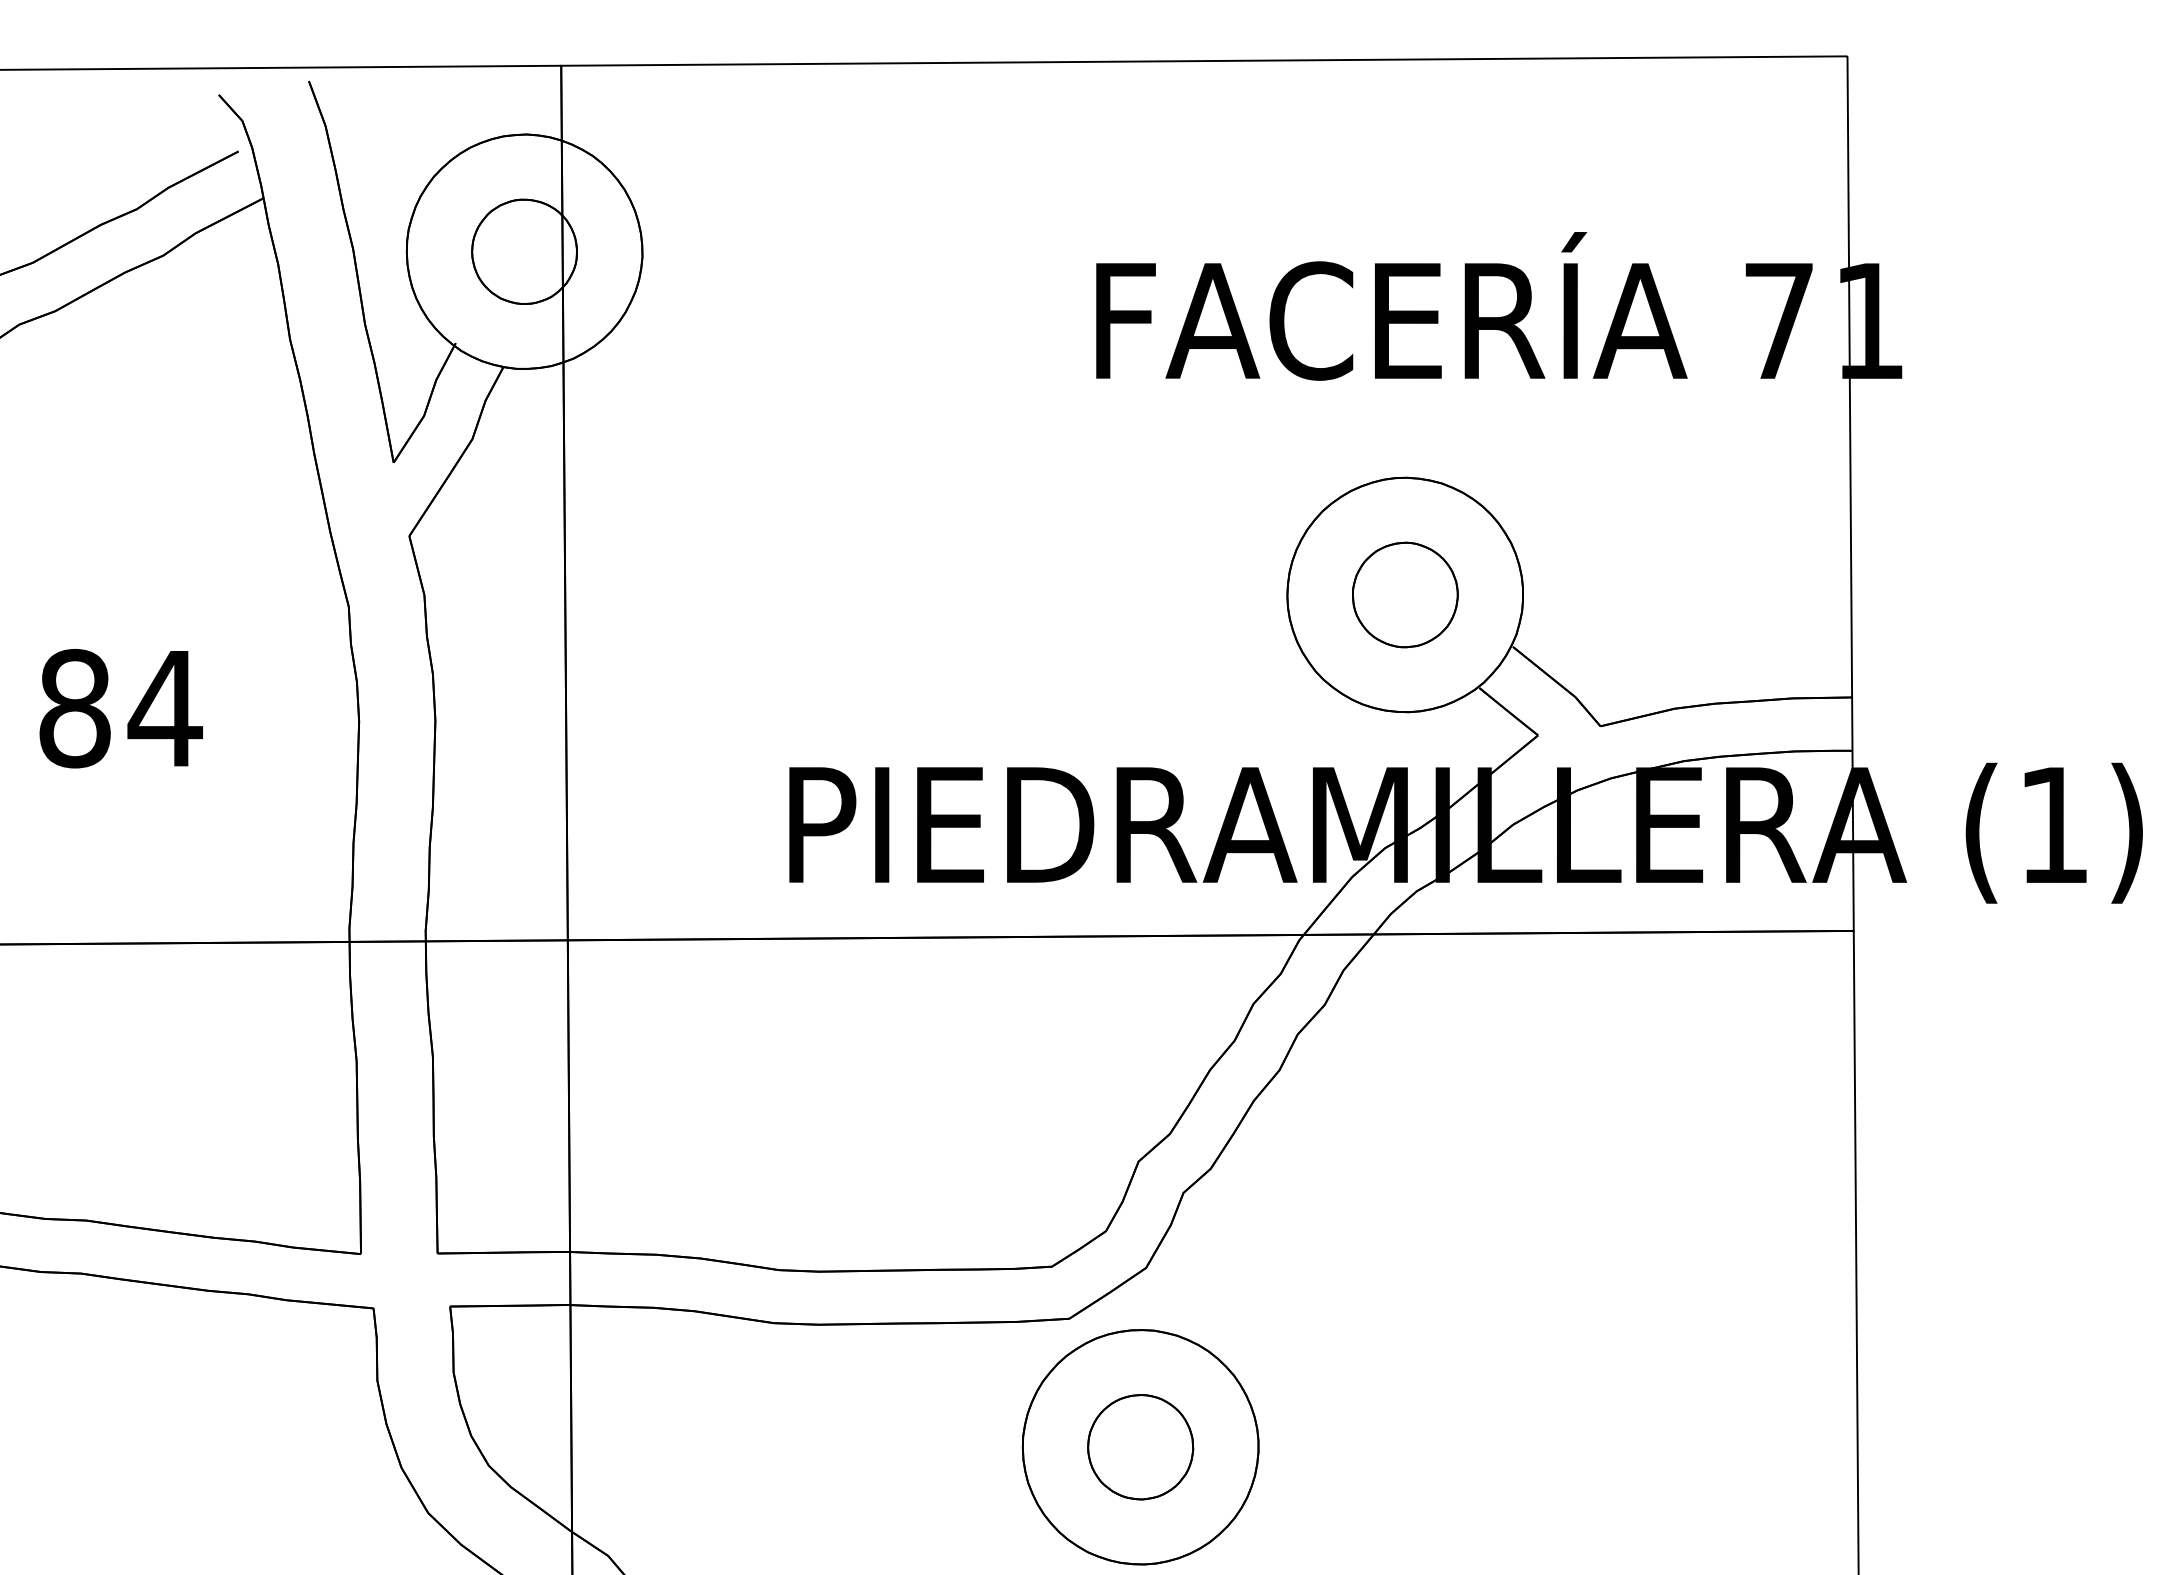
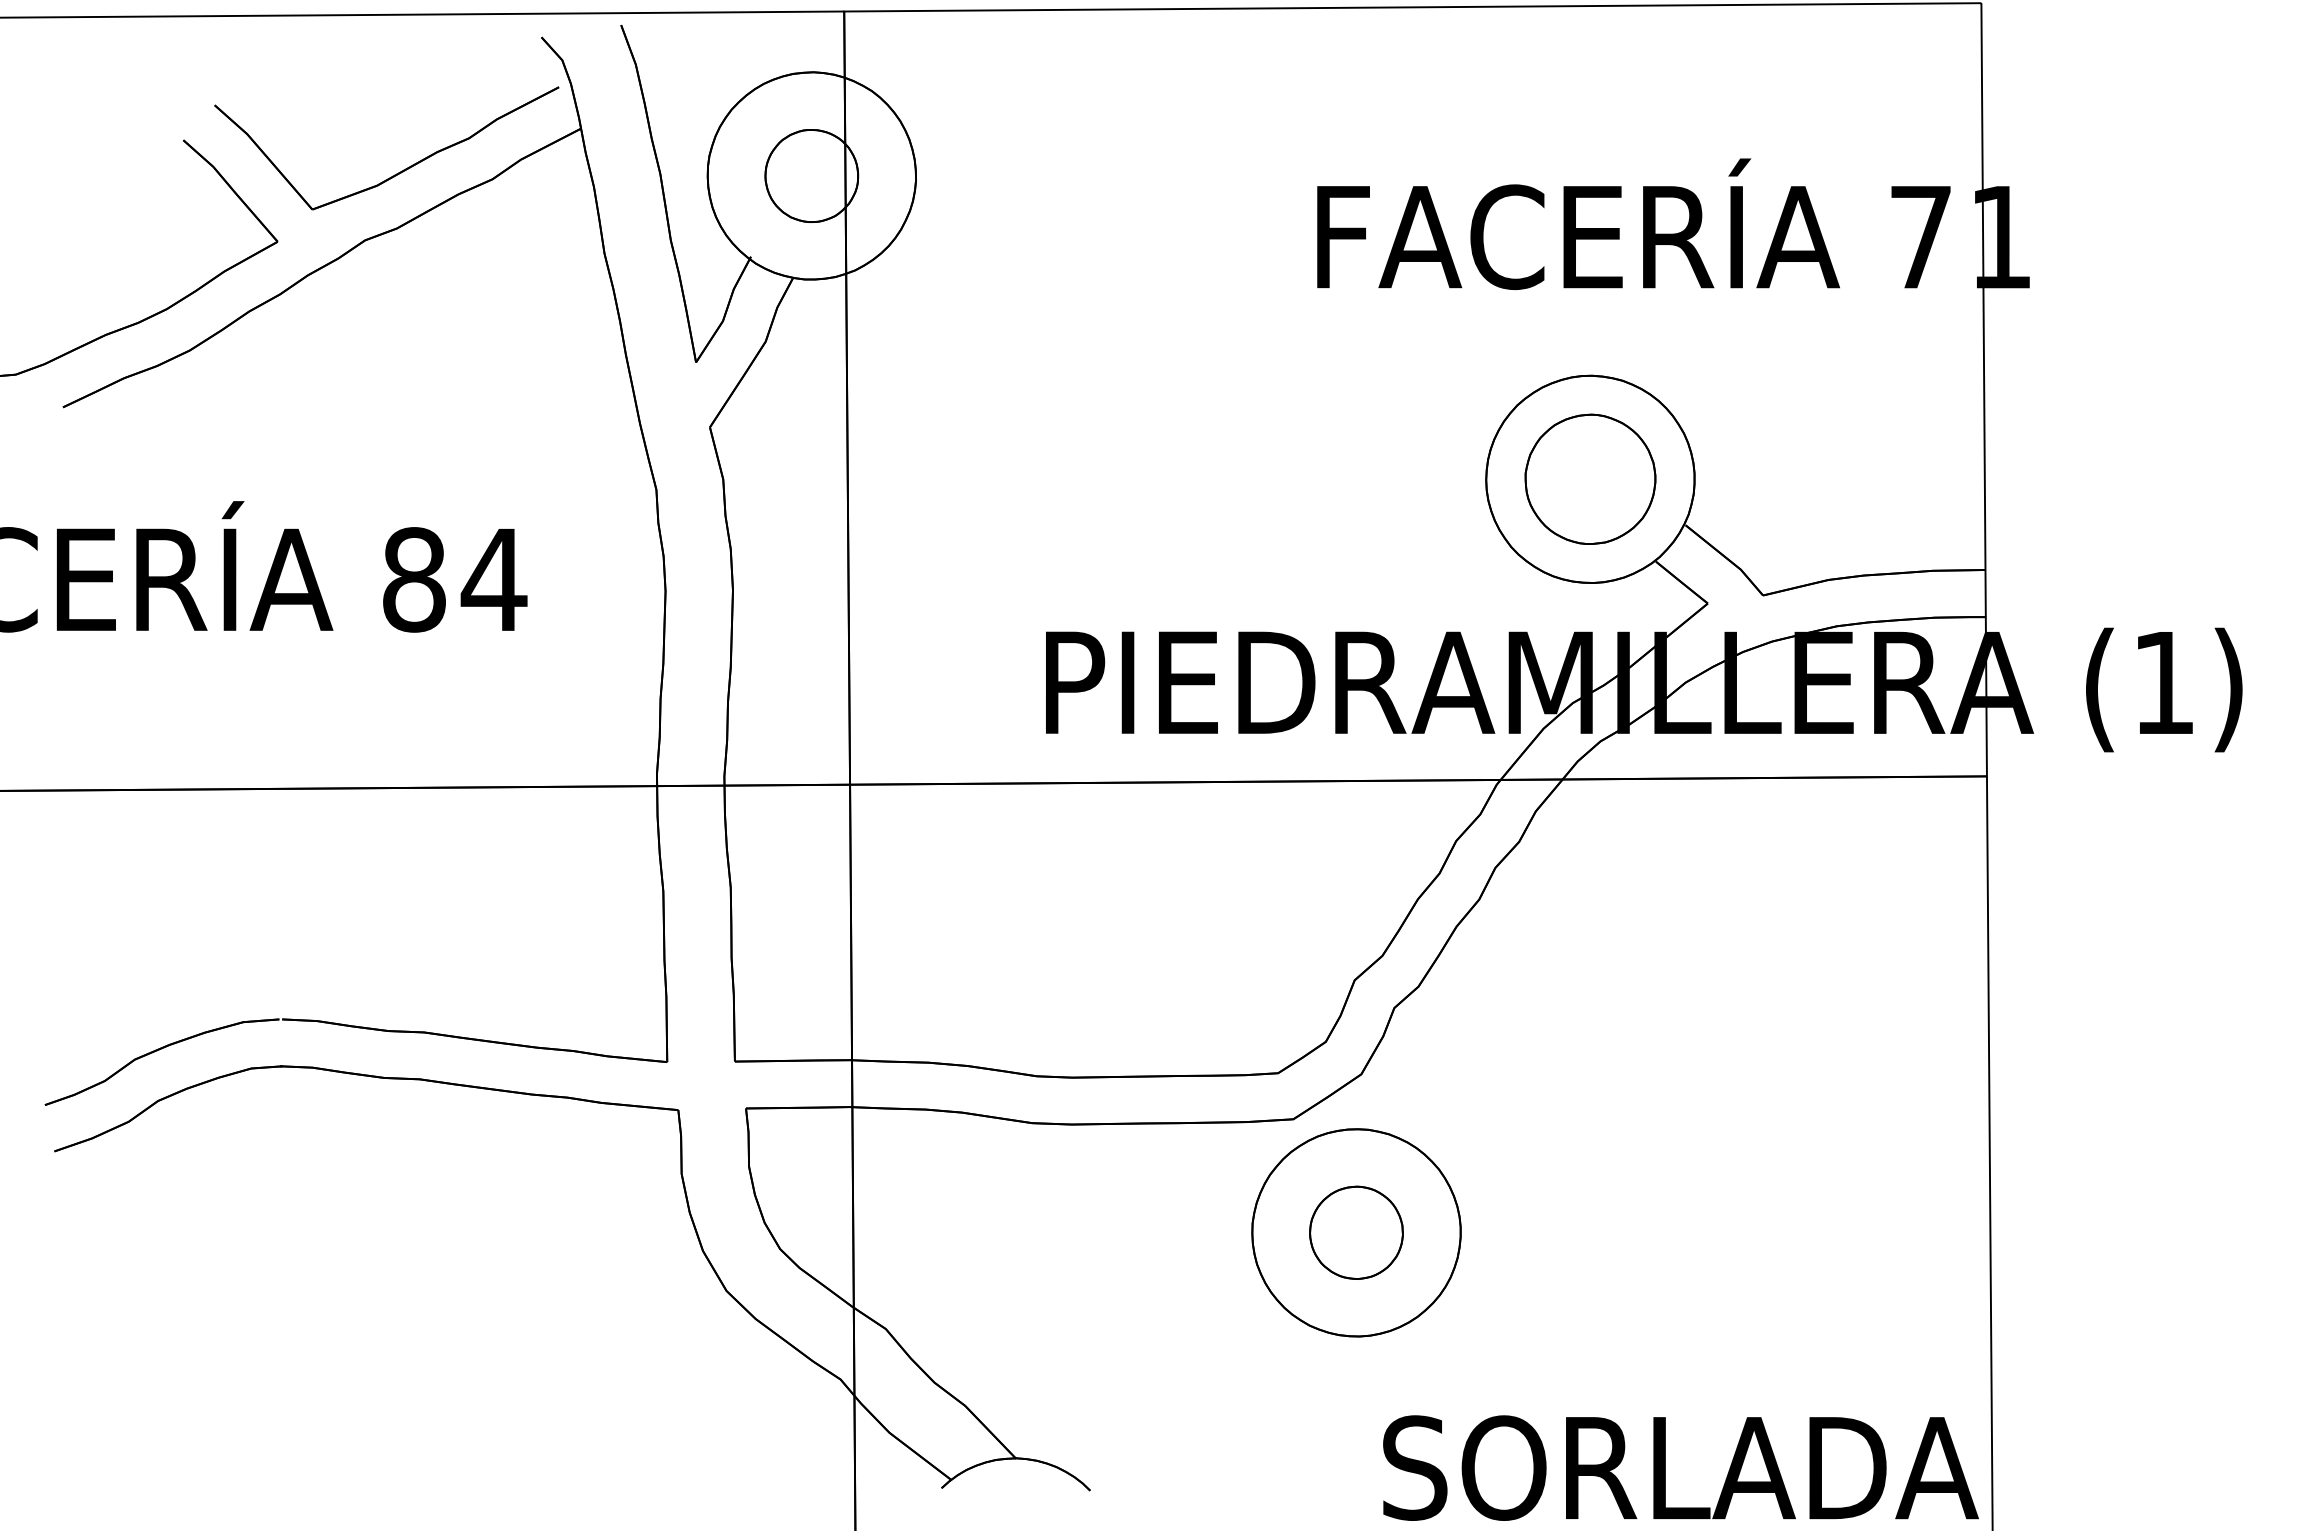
part: (1405, 595) -> (1590, 479), size x1.4

